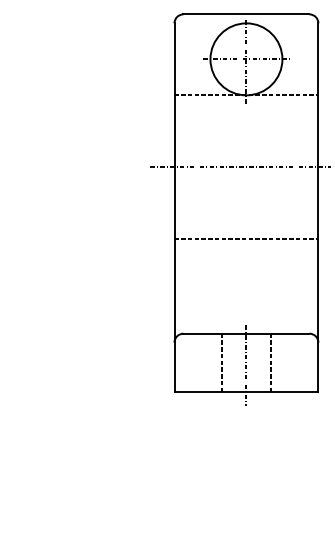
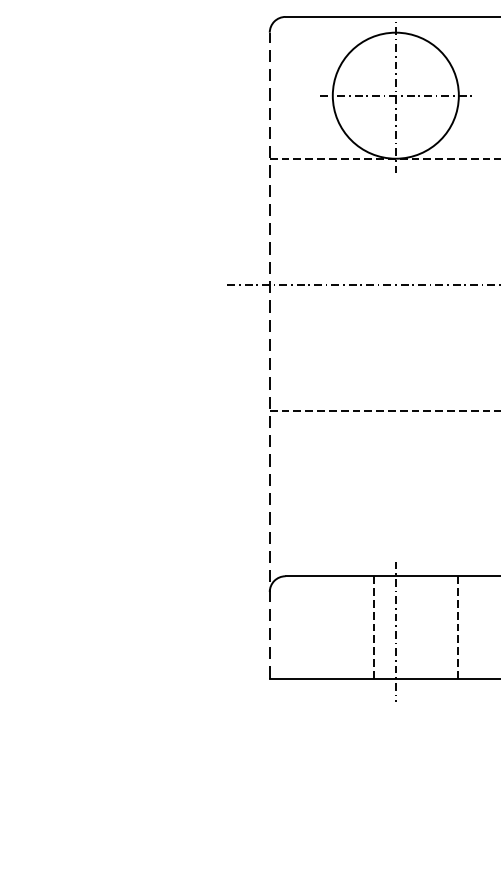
line: (174, 207) -> (269, 355), solid -> dashed
line: (221, 362) -> (373, 626), moved
line: (271, 362) -> (458, 626), moved

